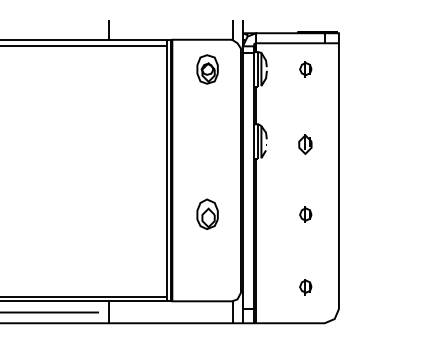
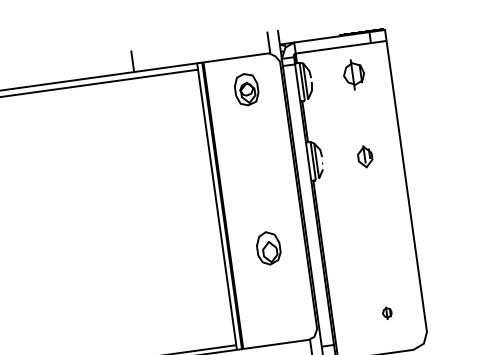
part: (305, 69) -> (353, 74), size x1.6
part: (305, 214) -> (375, 233), removed
part: (305, 287) -> (387, 313), size x0.7

